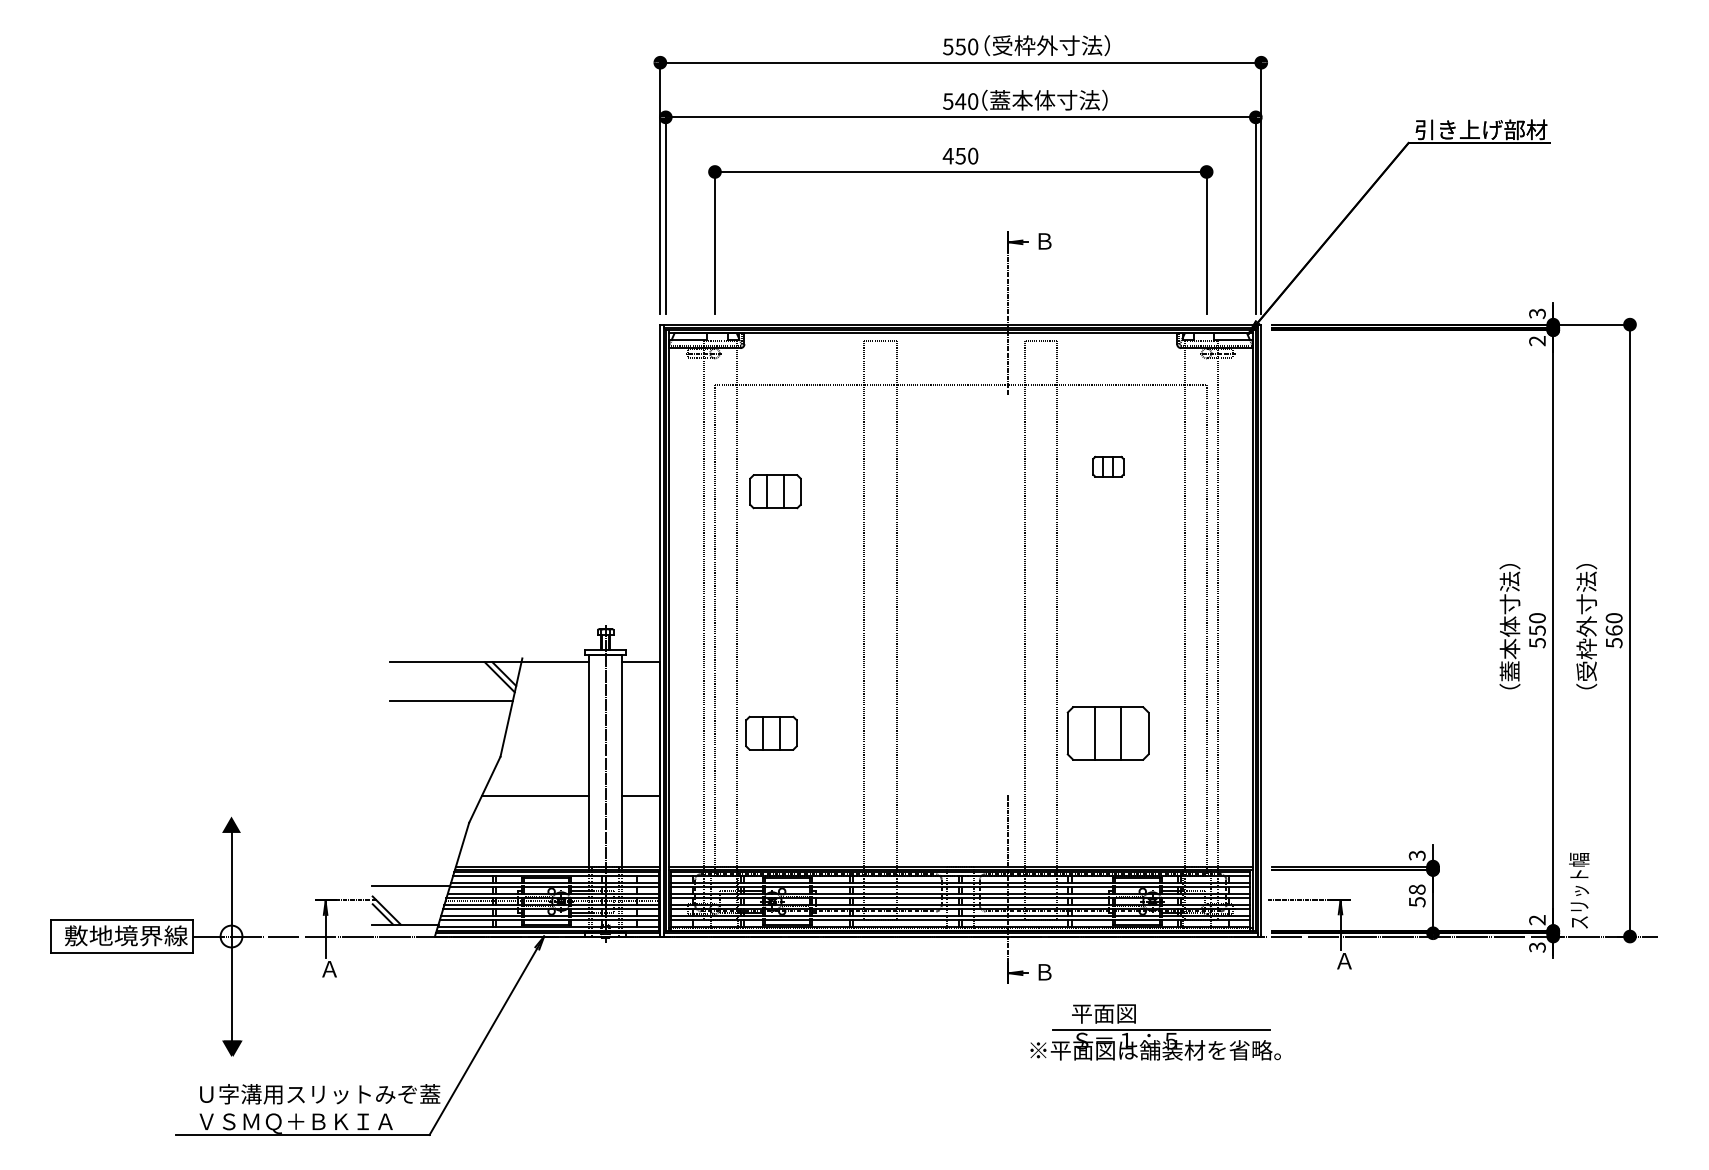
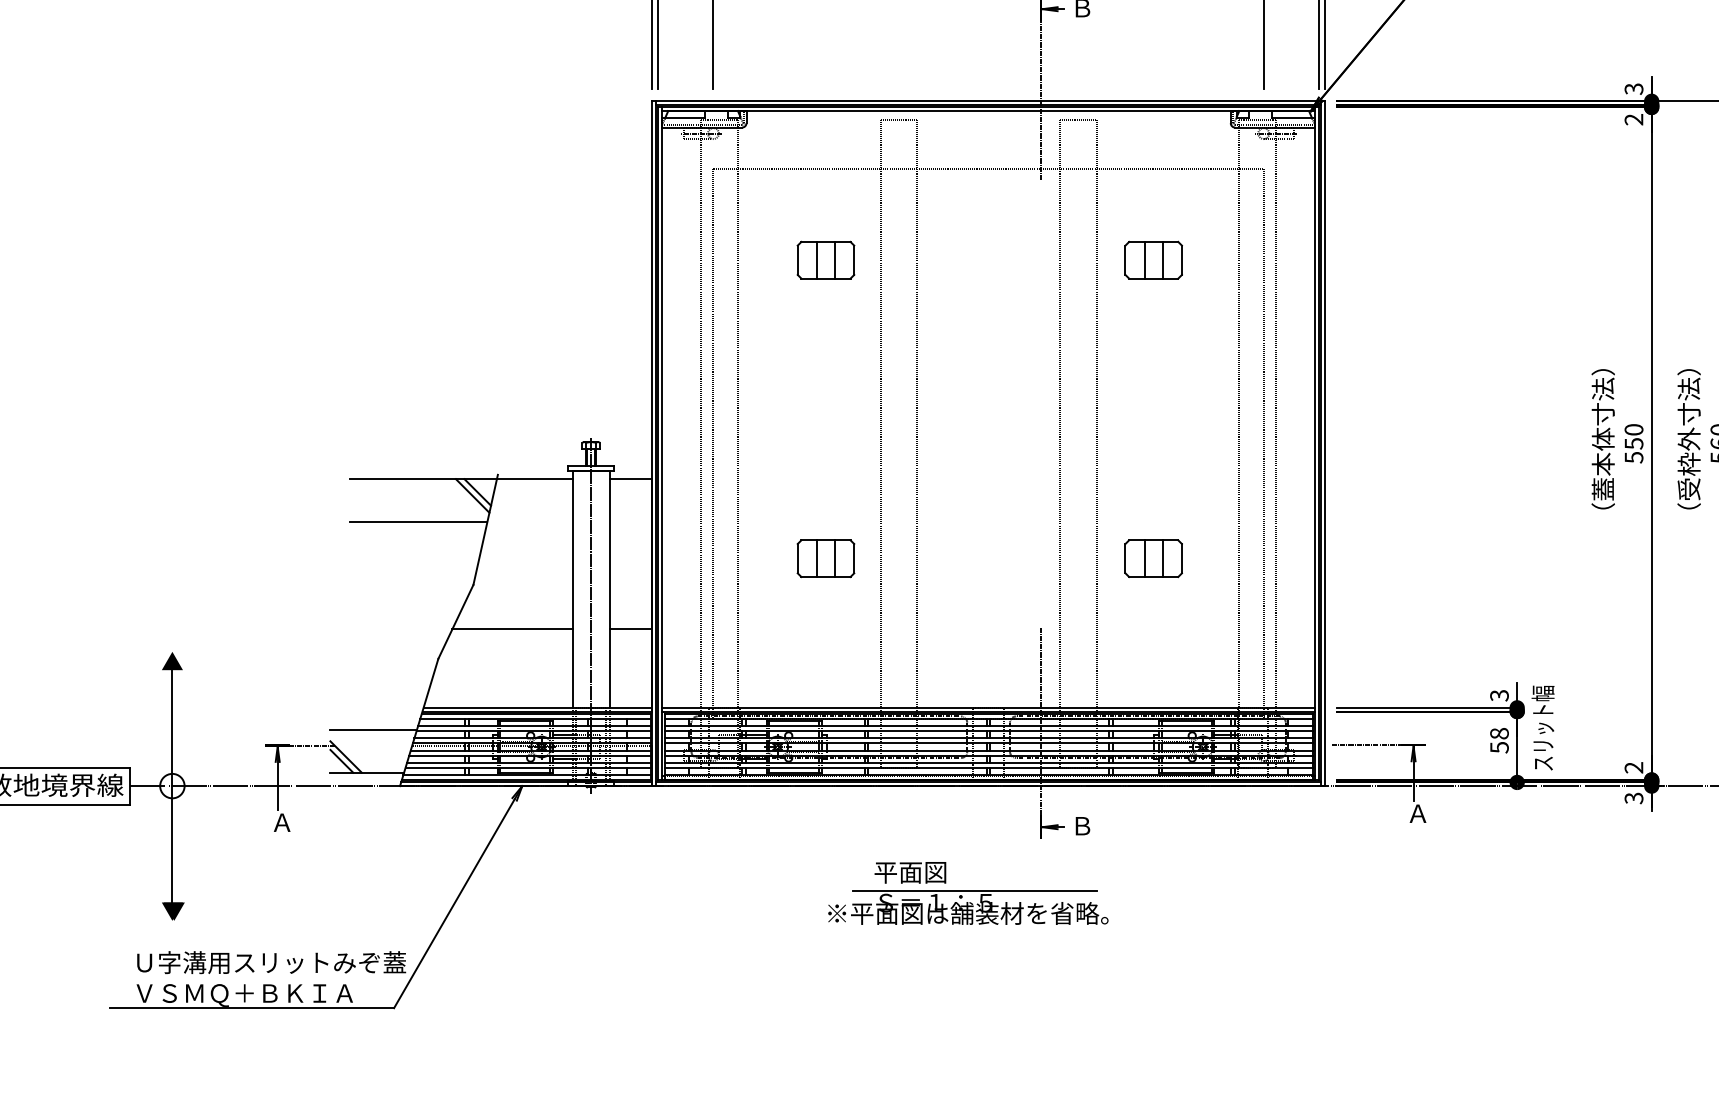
part: (1108, 466) -> (1153, 260), size x1.67
part: (775, 491) -> (825, 260), moved
part: (771, 732) -> (825, 557), moved
part: (1108, 732) -> (1153, 557), size x0.62
text: (1579, 890) -> (1543, 727), moved
part: (1155, 1032) -> (968, 893), moved

